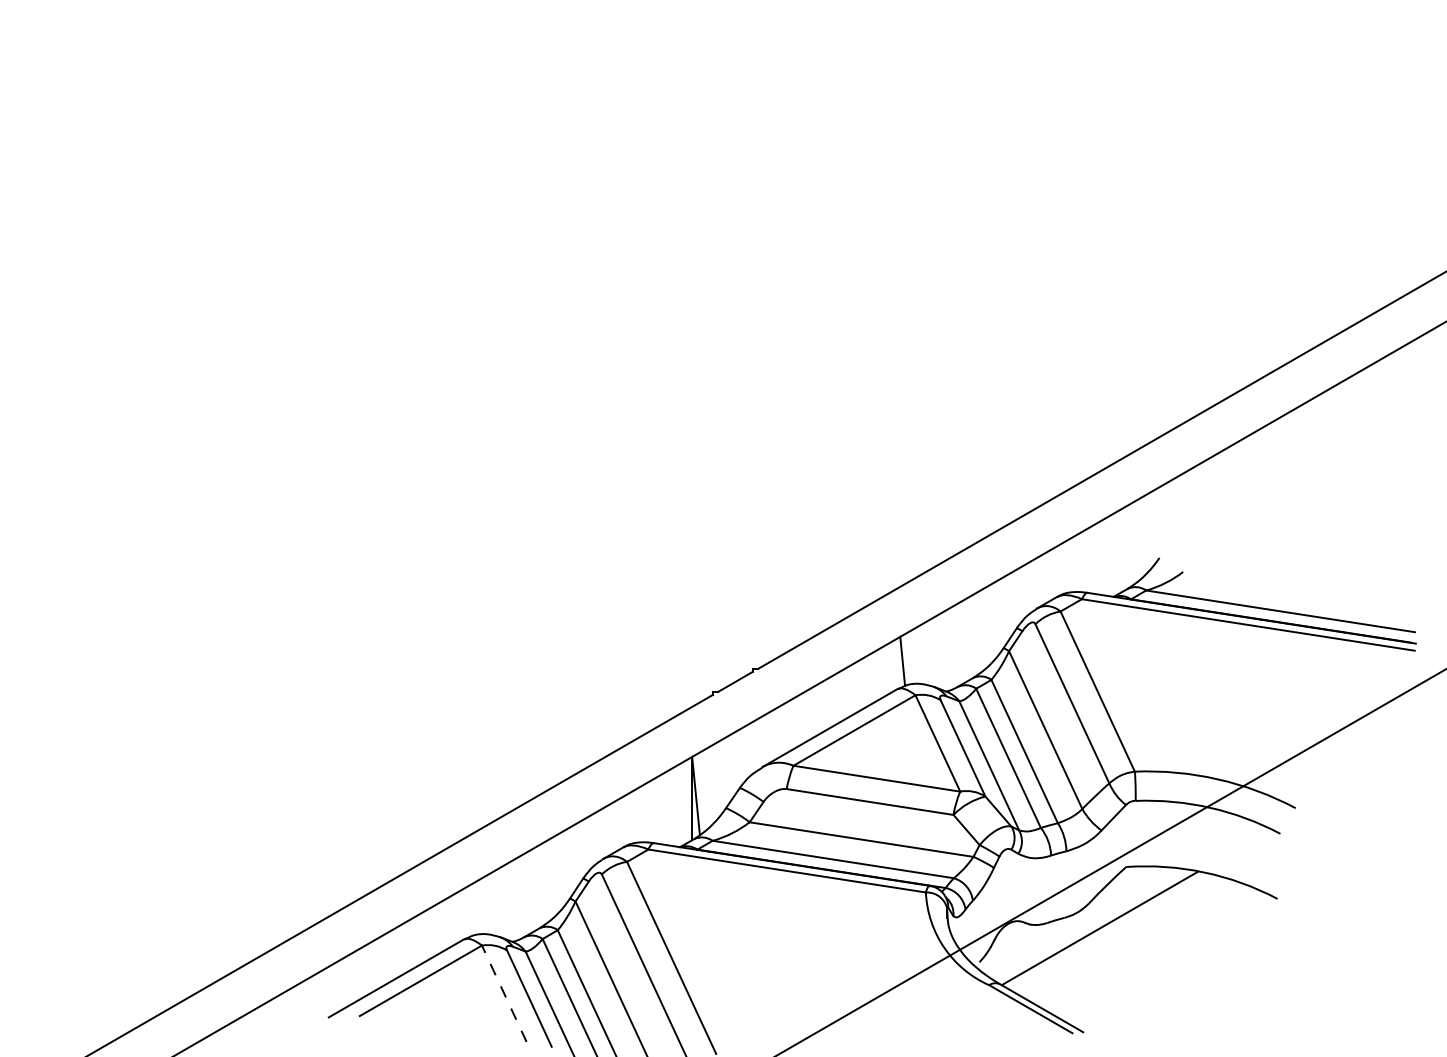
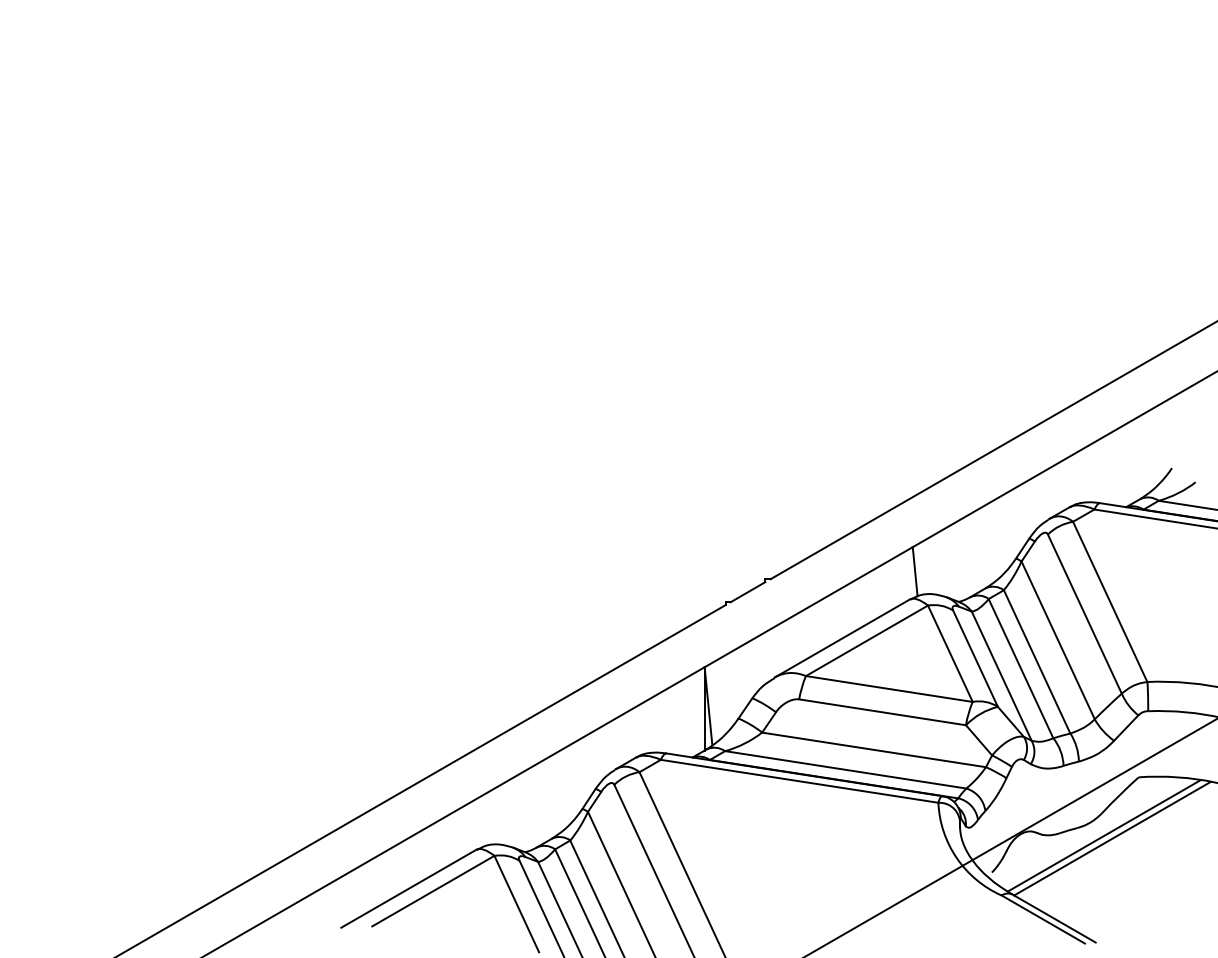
line: (1091, 925) -> (1103, 835), added
line: (504, 993) -> (516, 903), dashed -> solid

